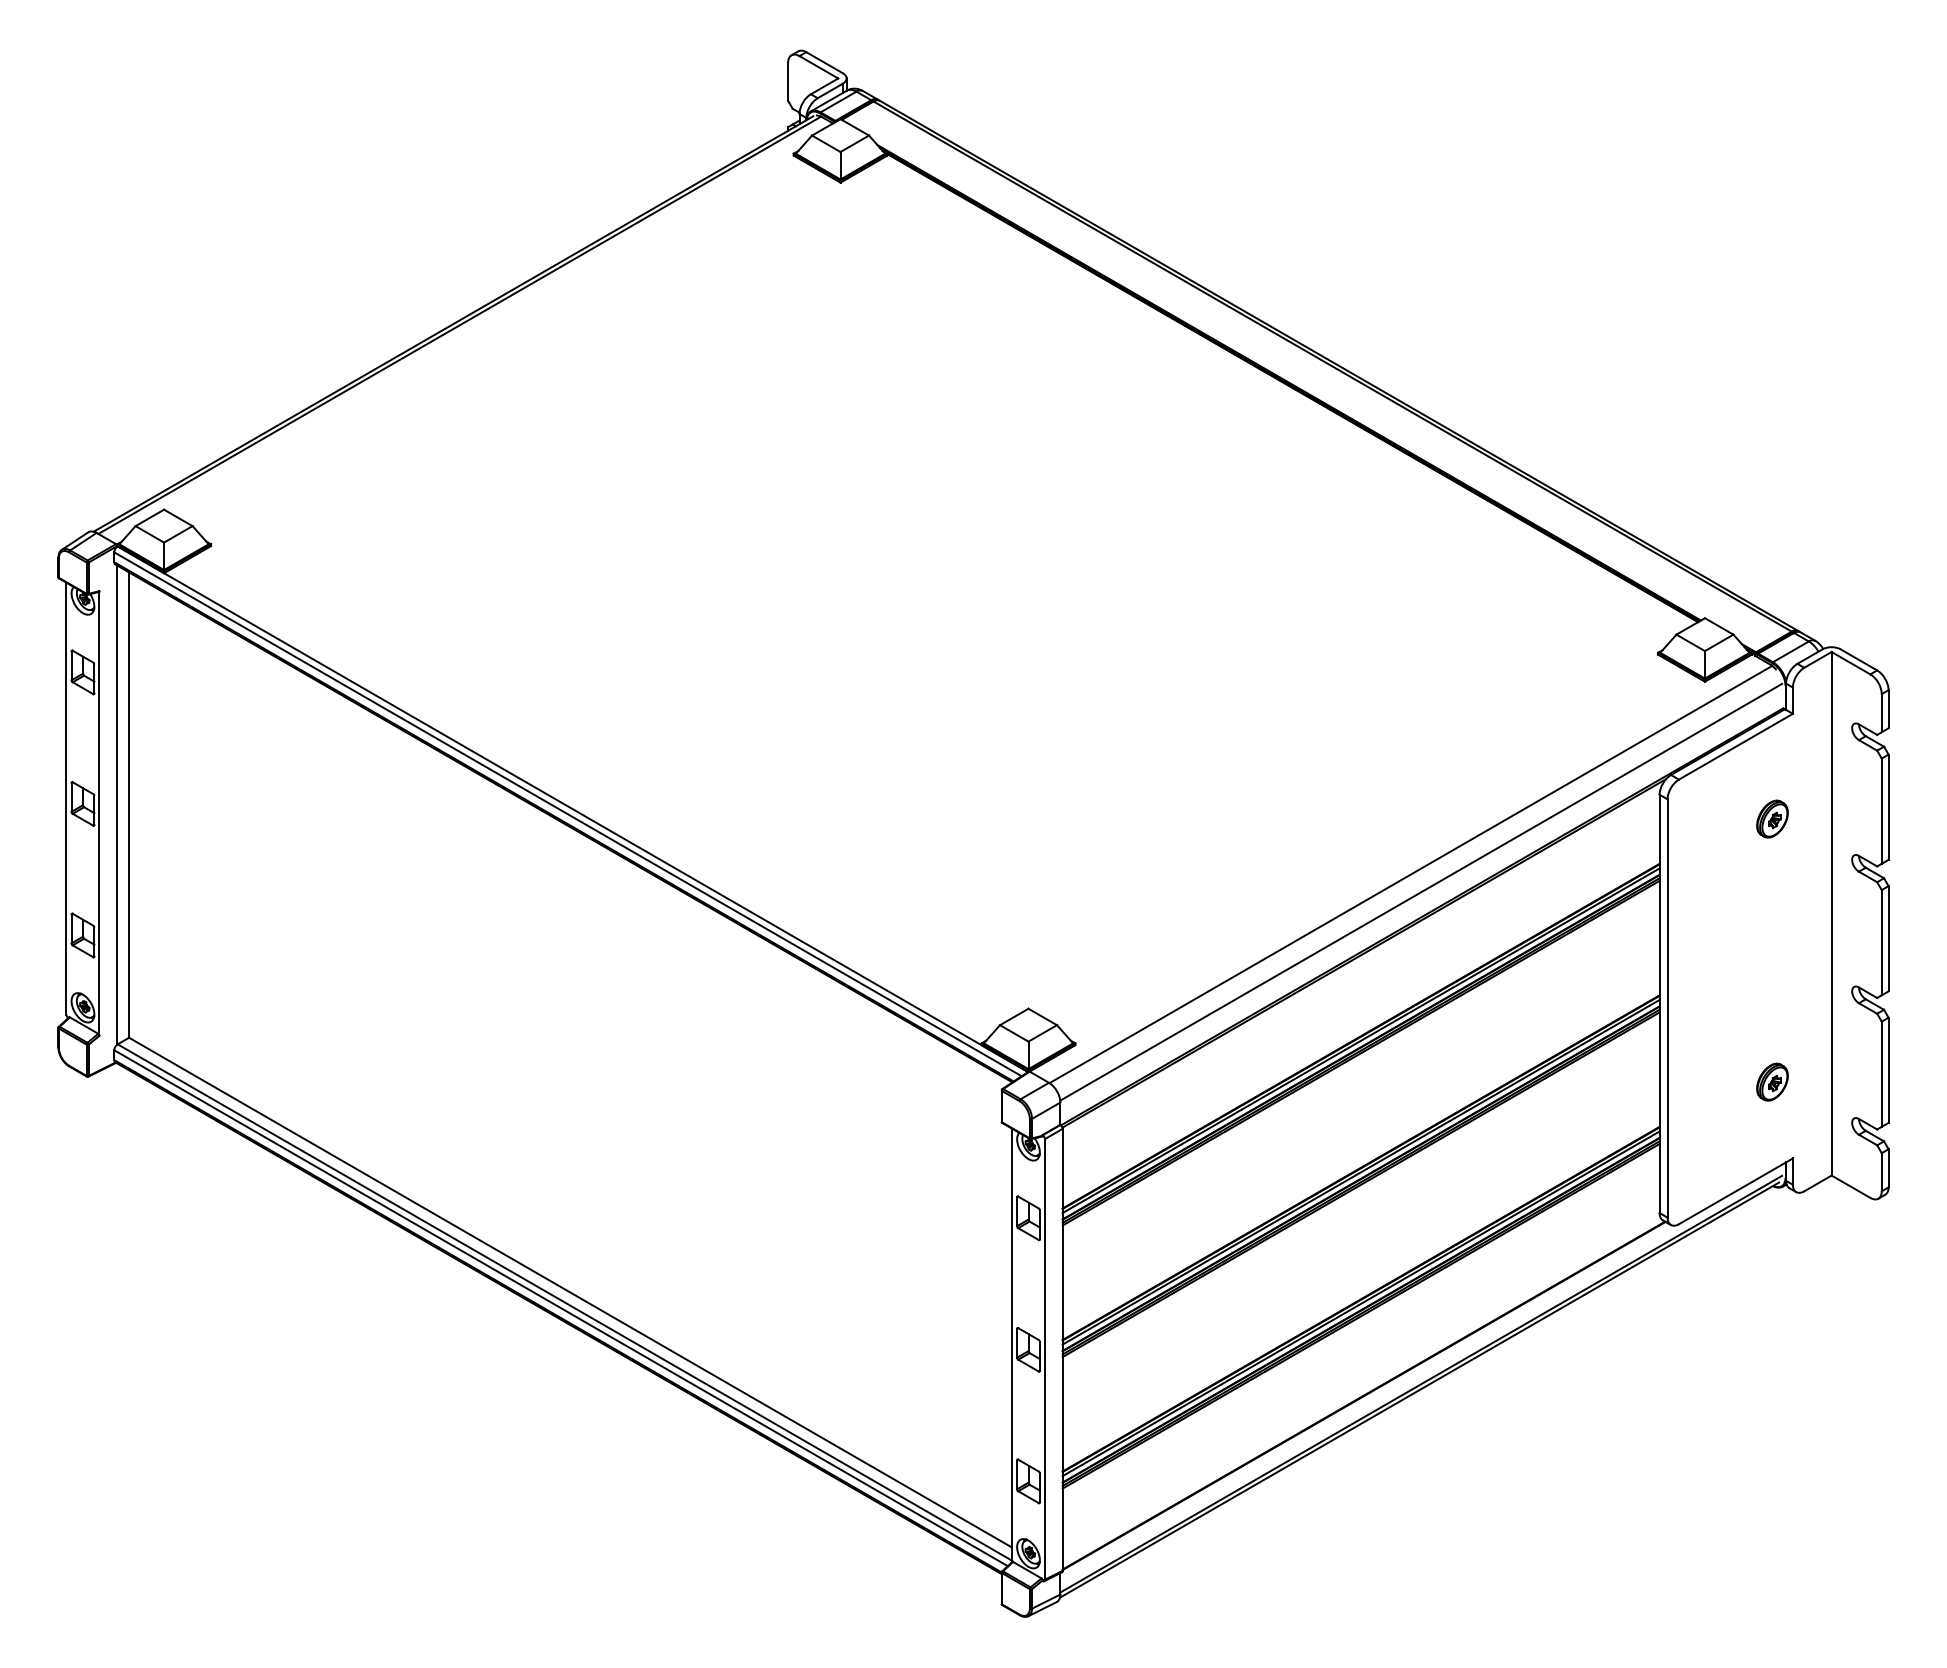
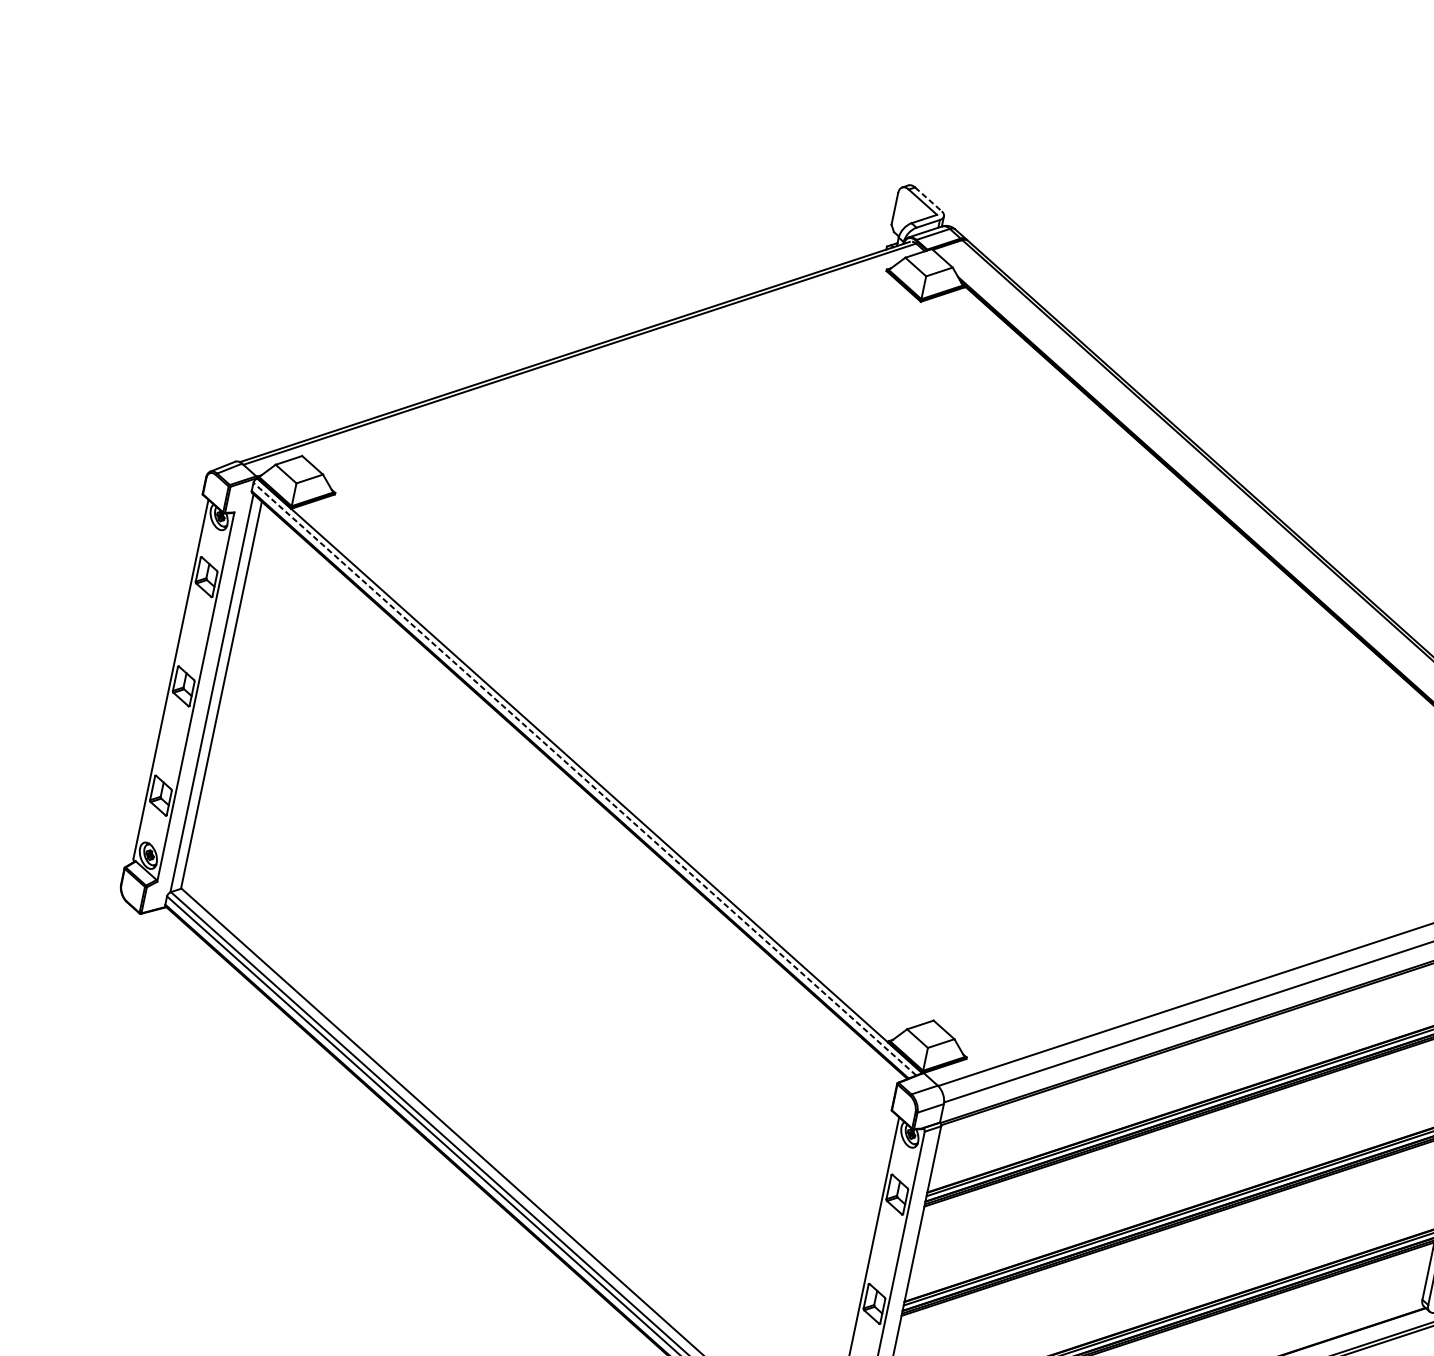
line: (825, 62) -> (929, 199), solid -> dashed
line: (568, 814) -> (585, 779), solid -> dashed

